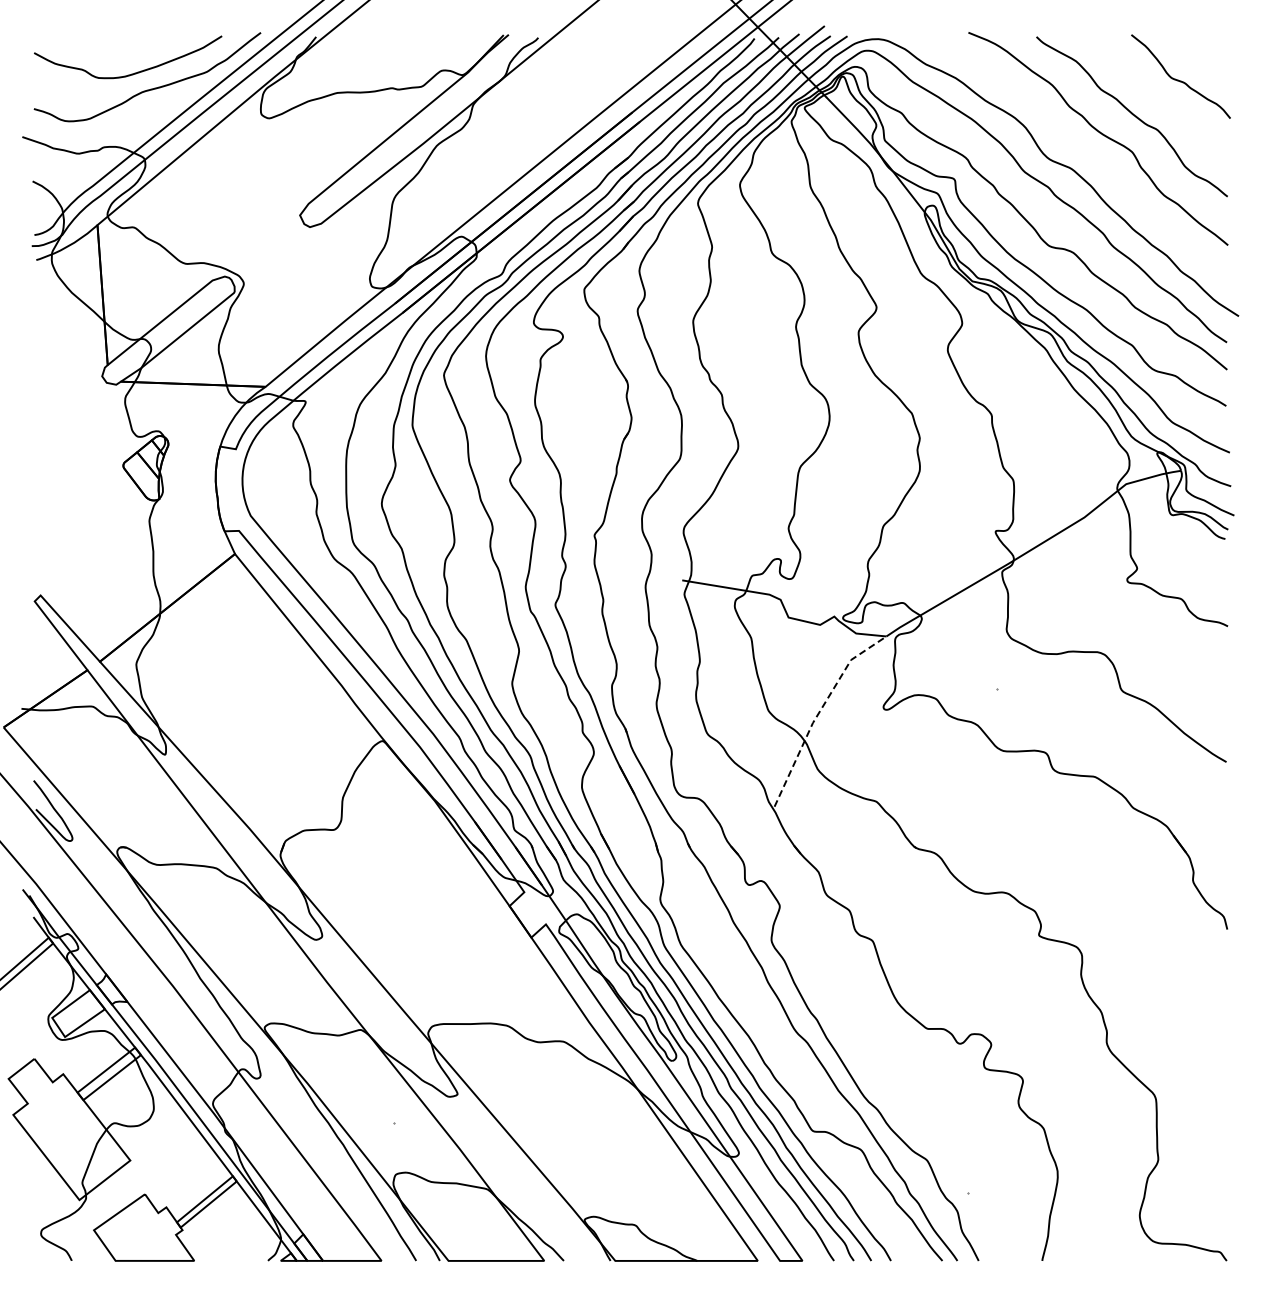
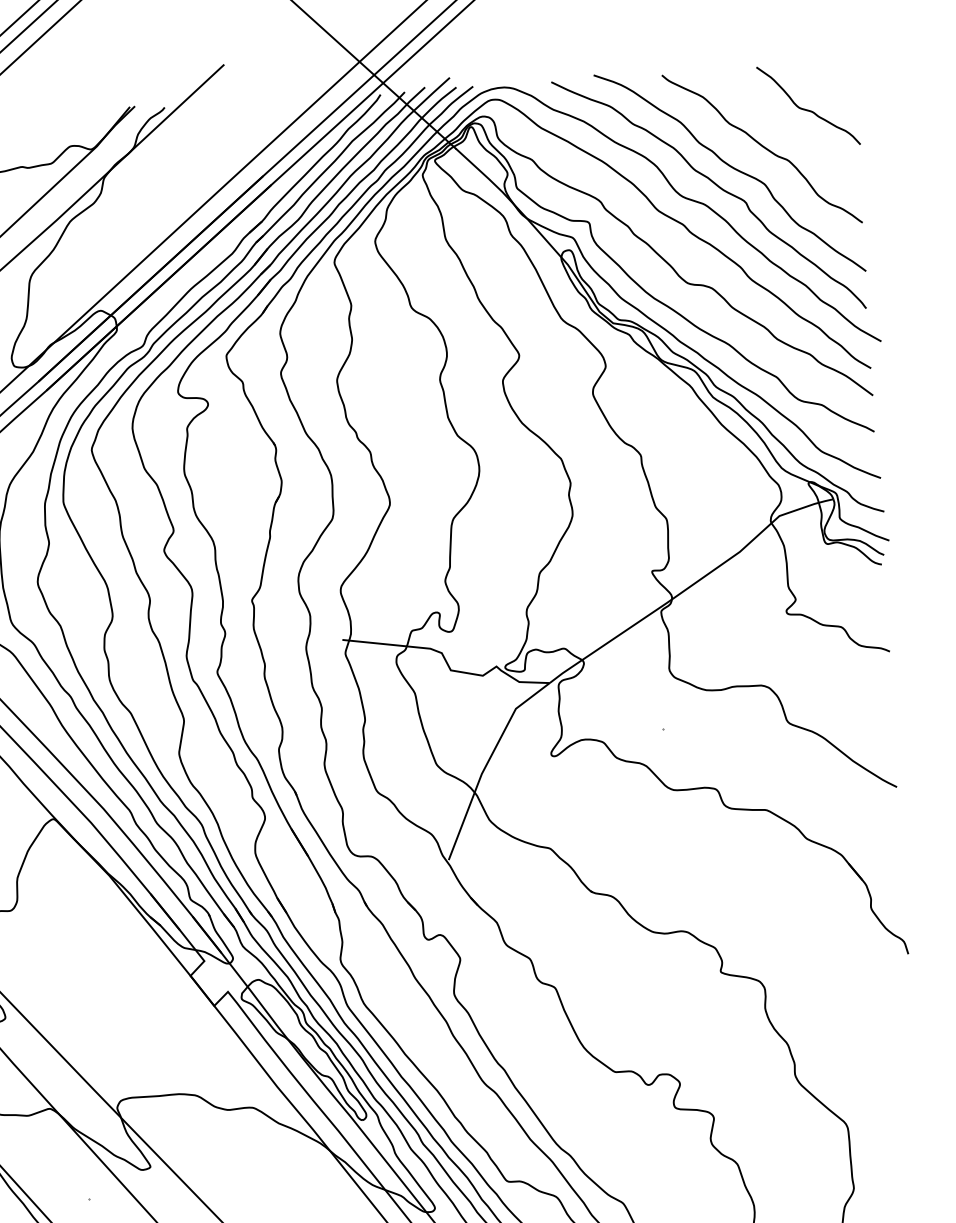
curve: (1083, 150) -> (715, 185), added
line: (819, 712) -> (487, 763), dashed -> solid

